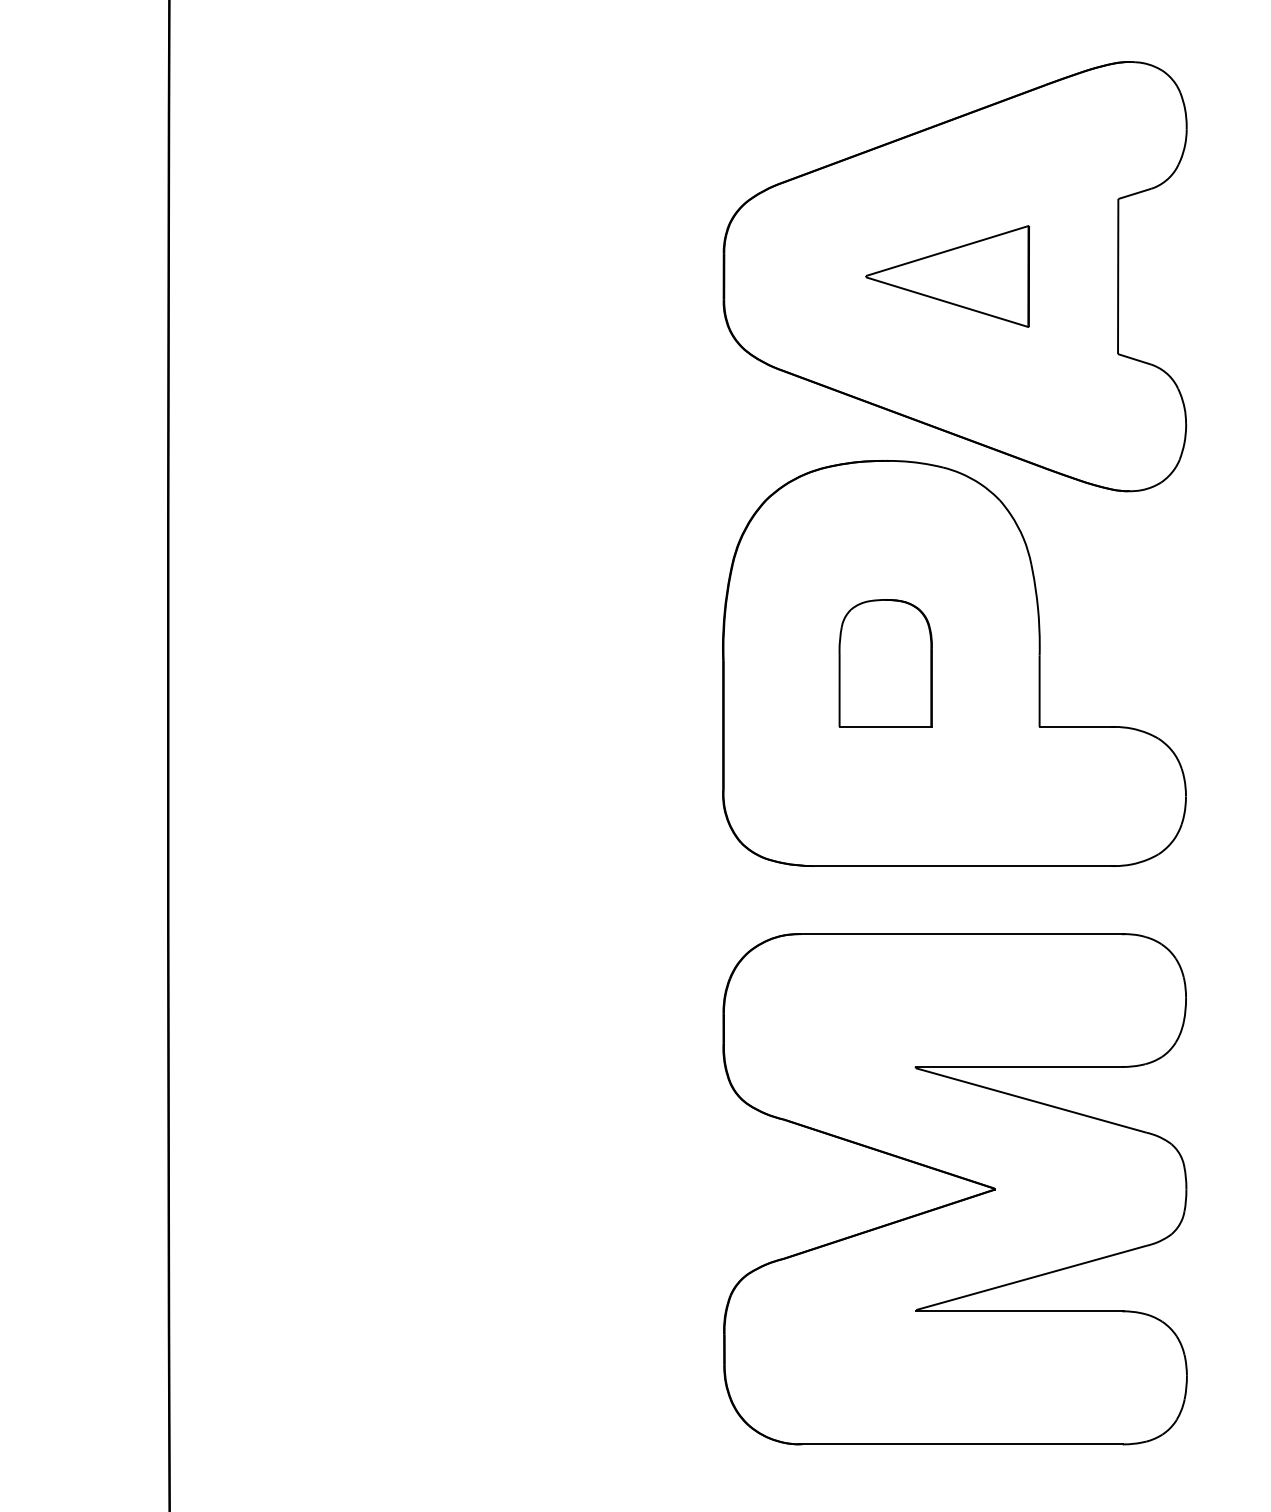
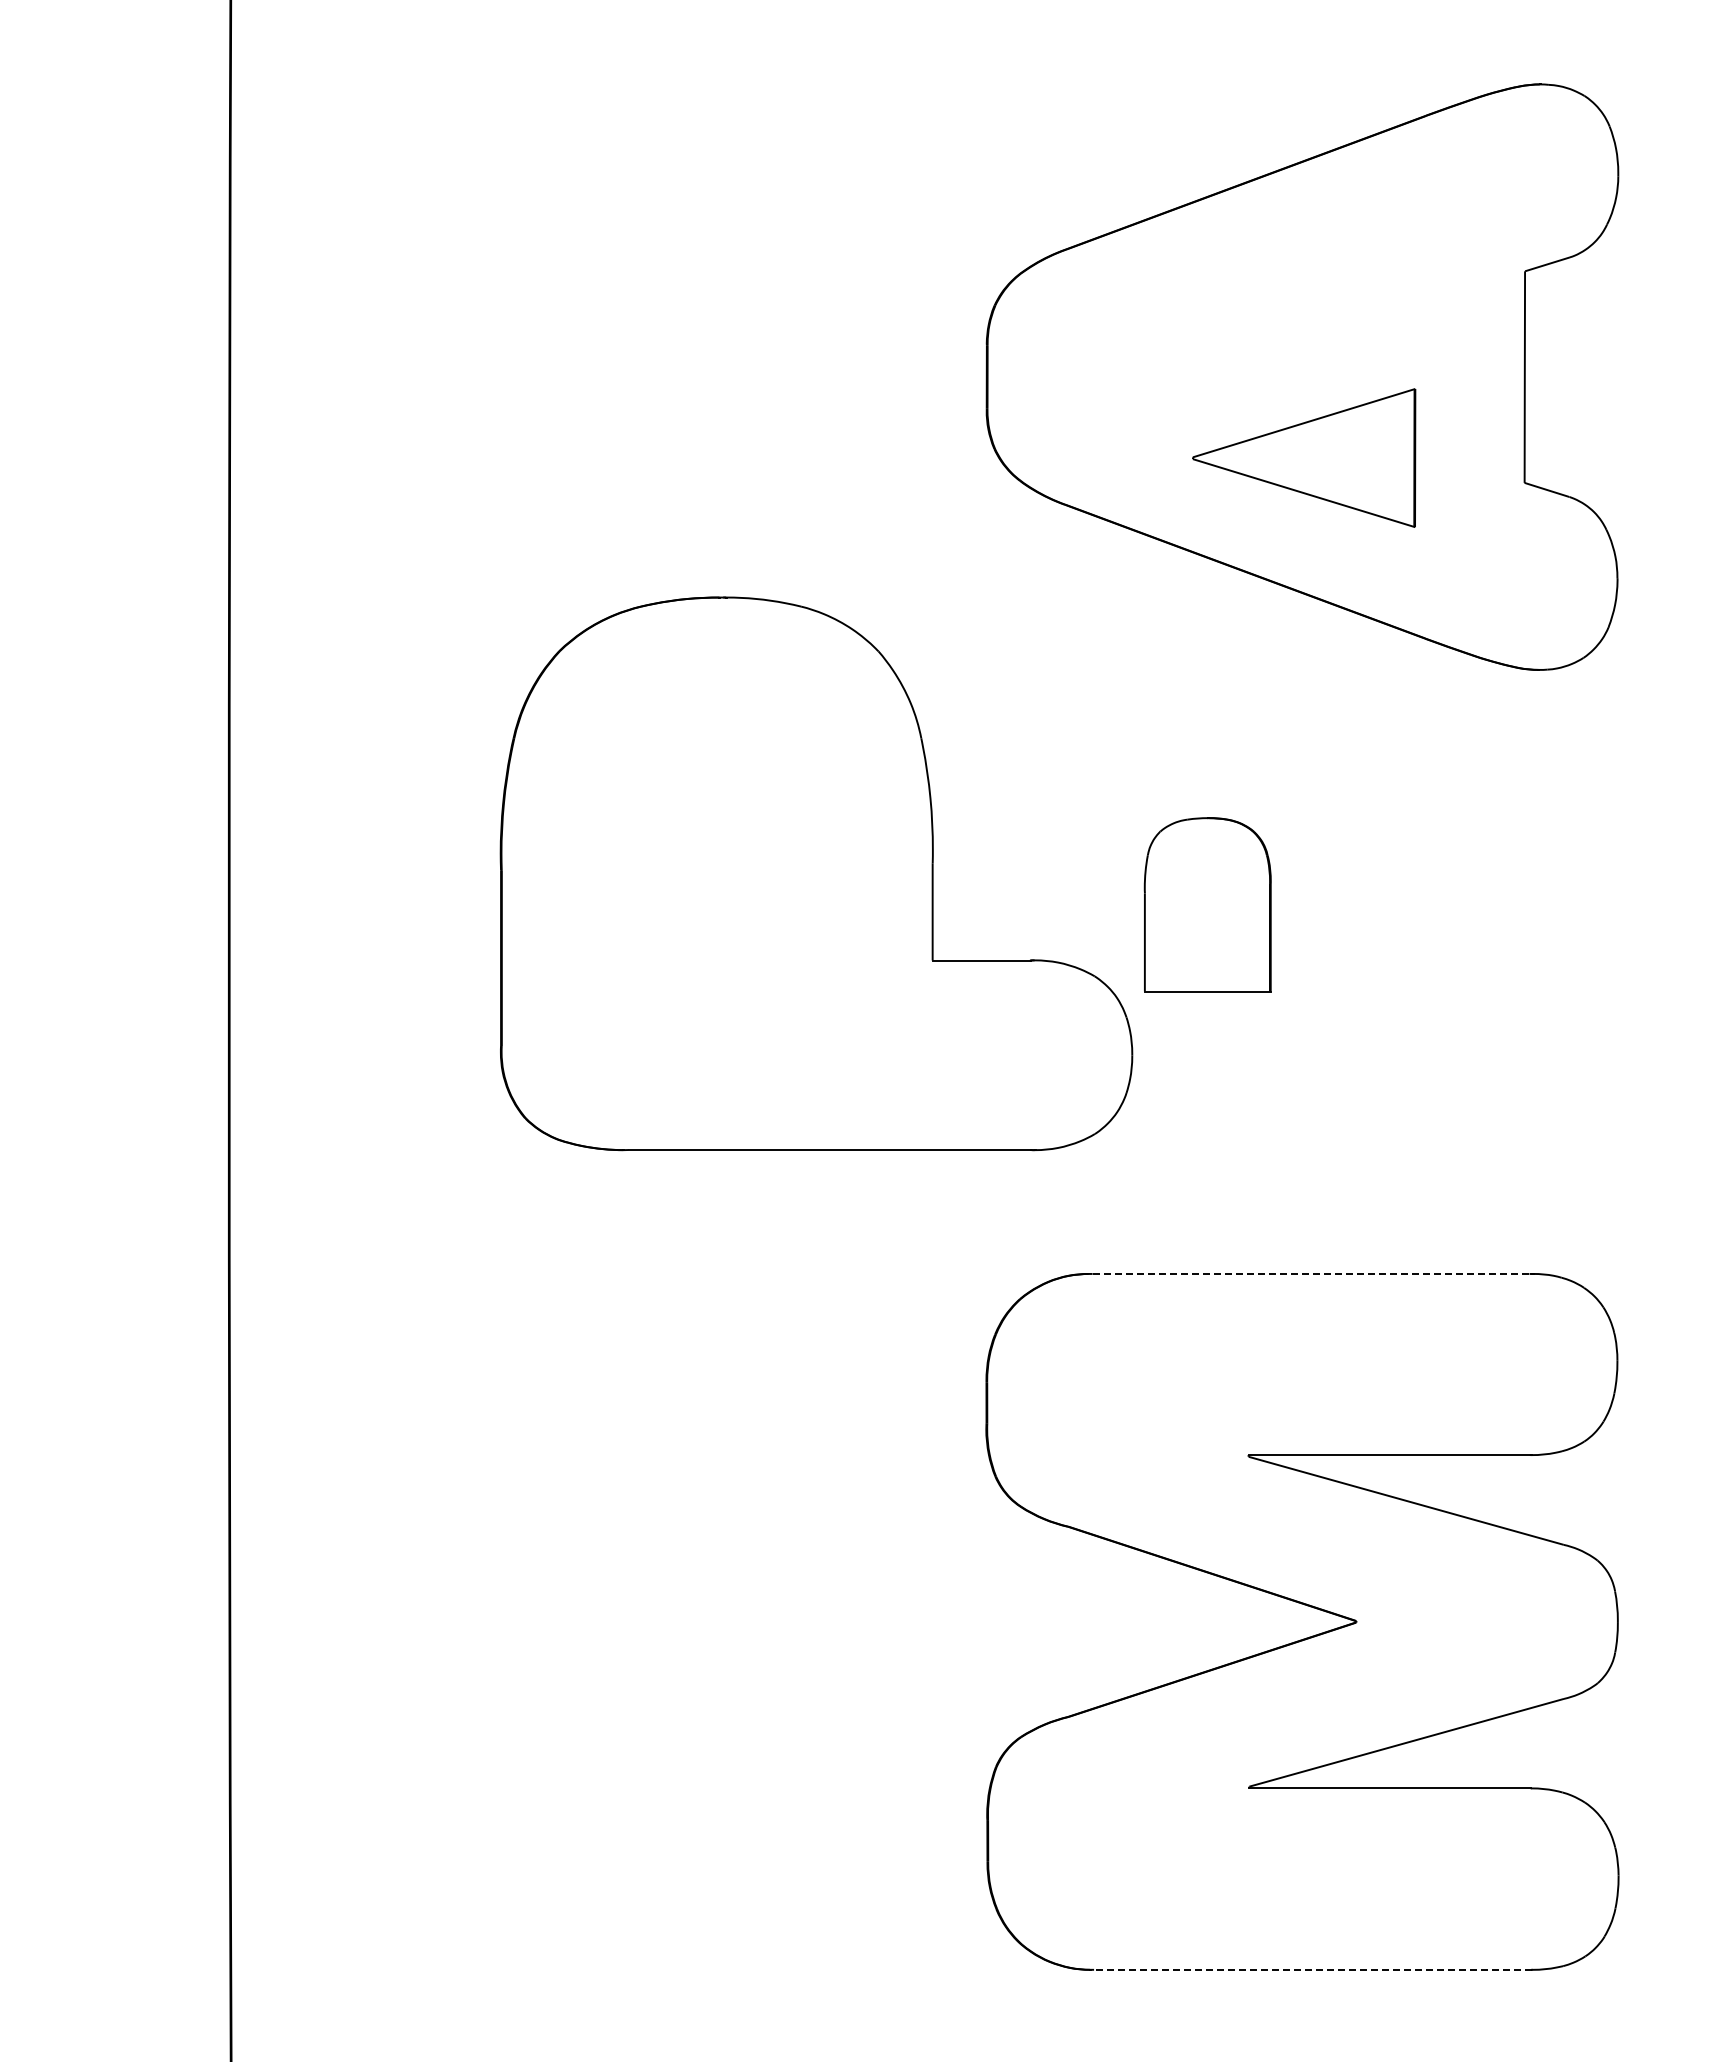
part: (947, 276) -> (1304, 457), moved
part: (954, 663) -> (816, 873), moved
line: (961, 933) -> (1311, 1273), solid -> dashed
line: (962, 1444) -> (1312, 1969), solid -> dashed

